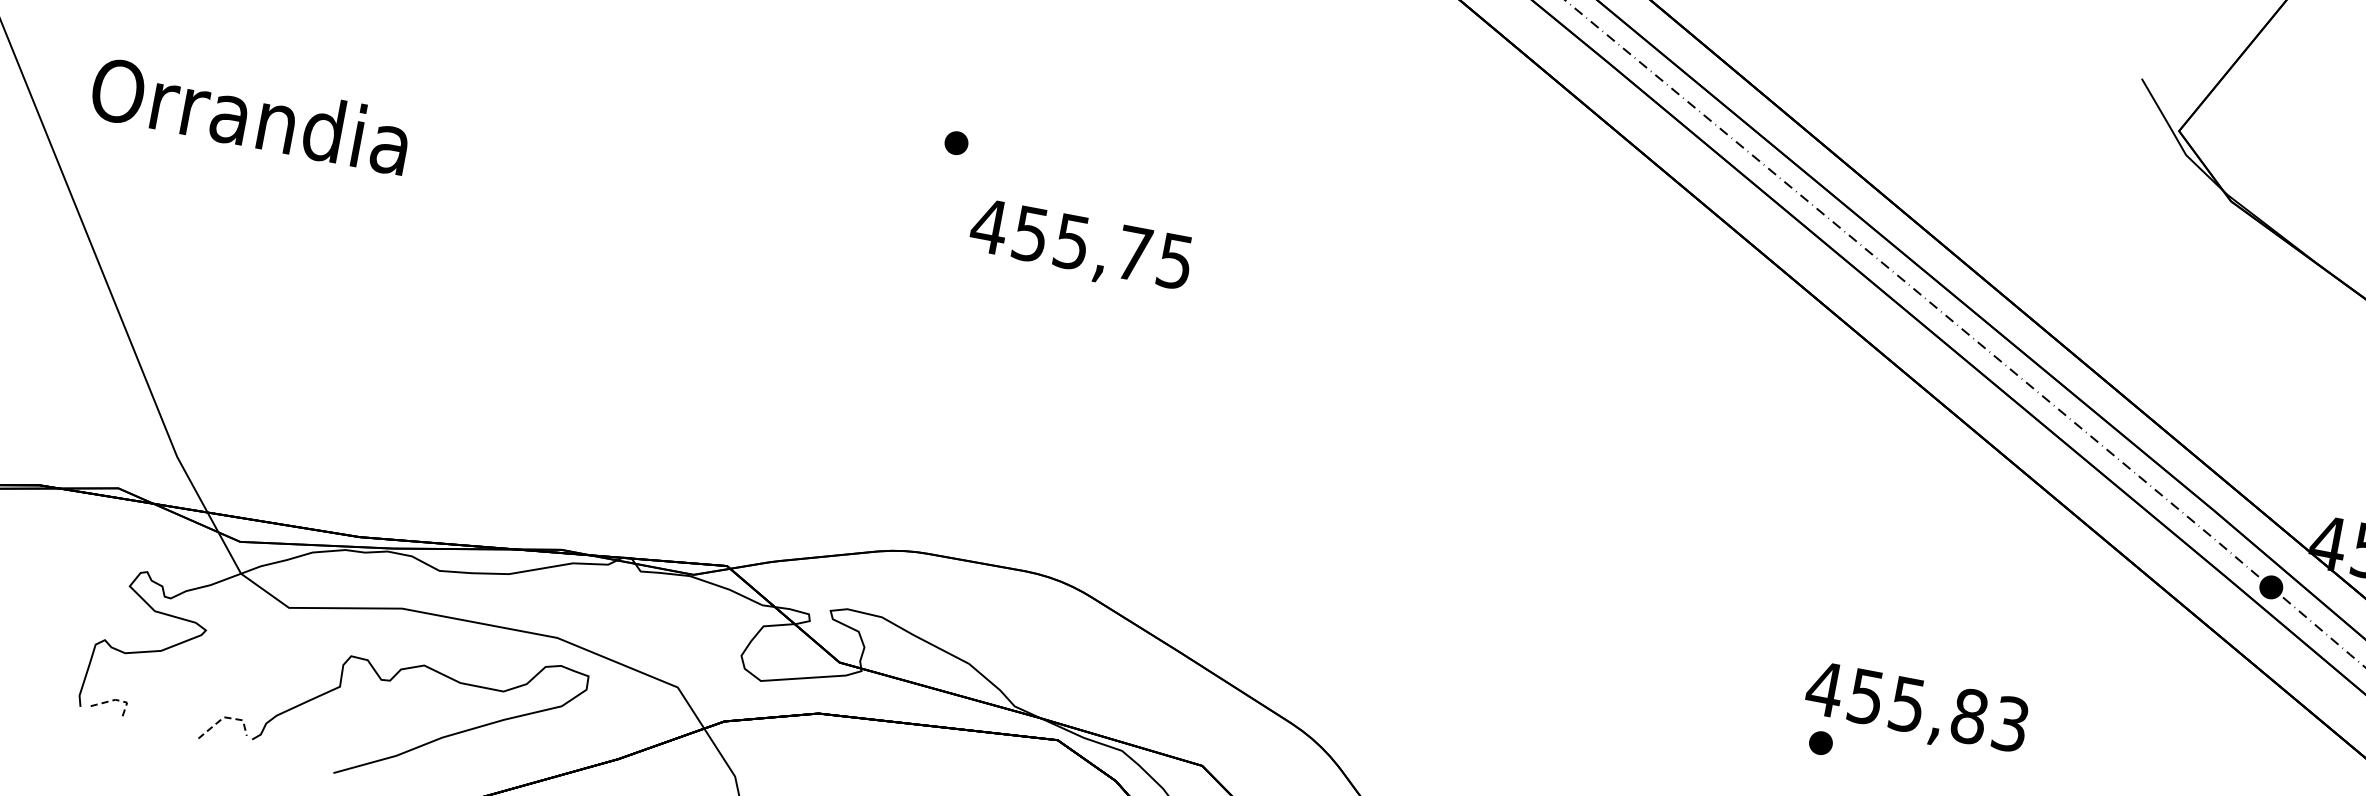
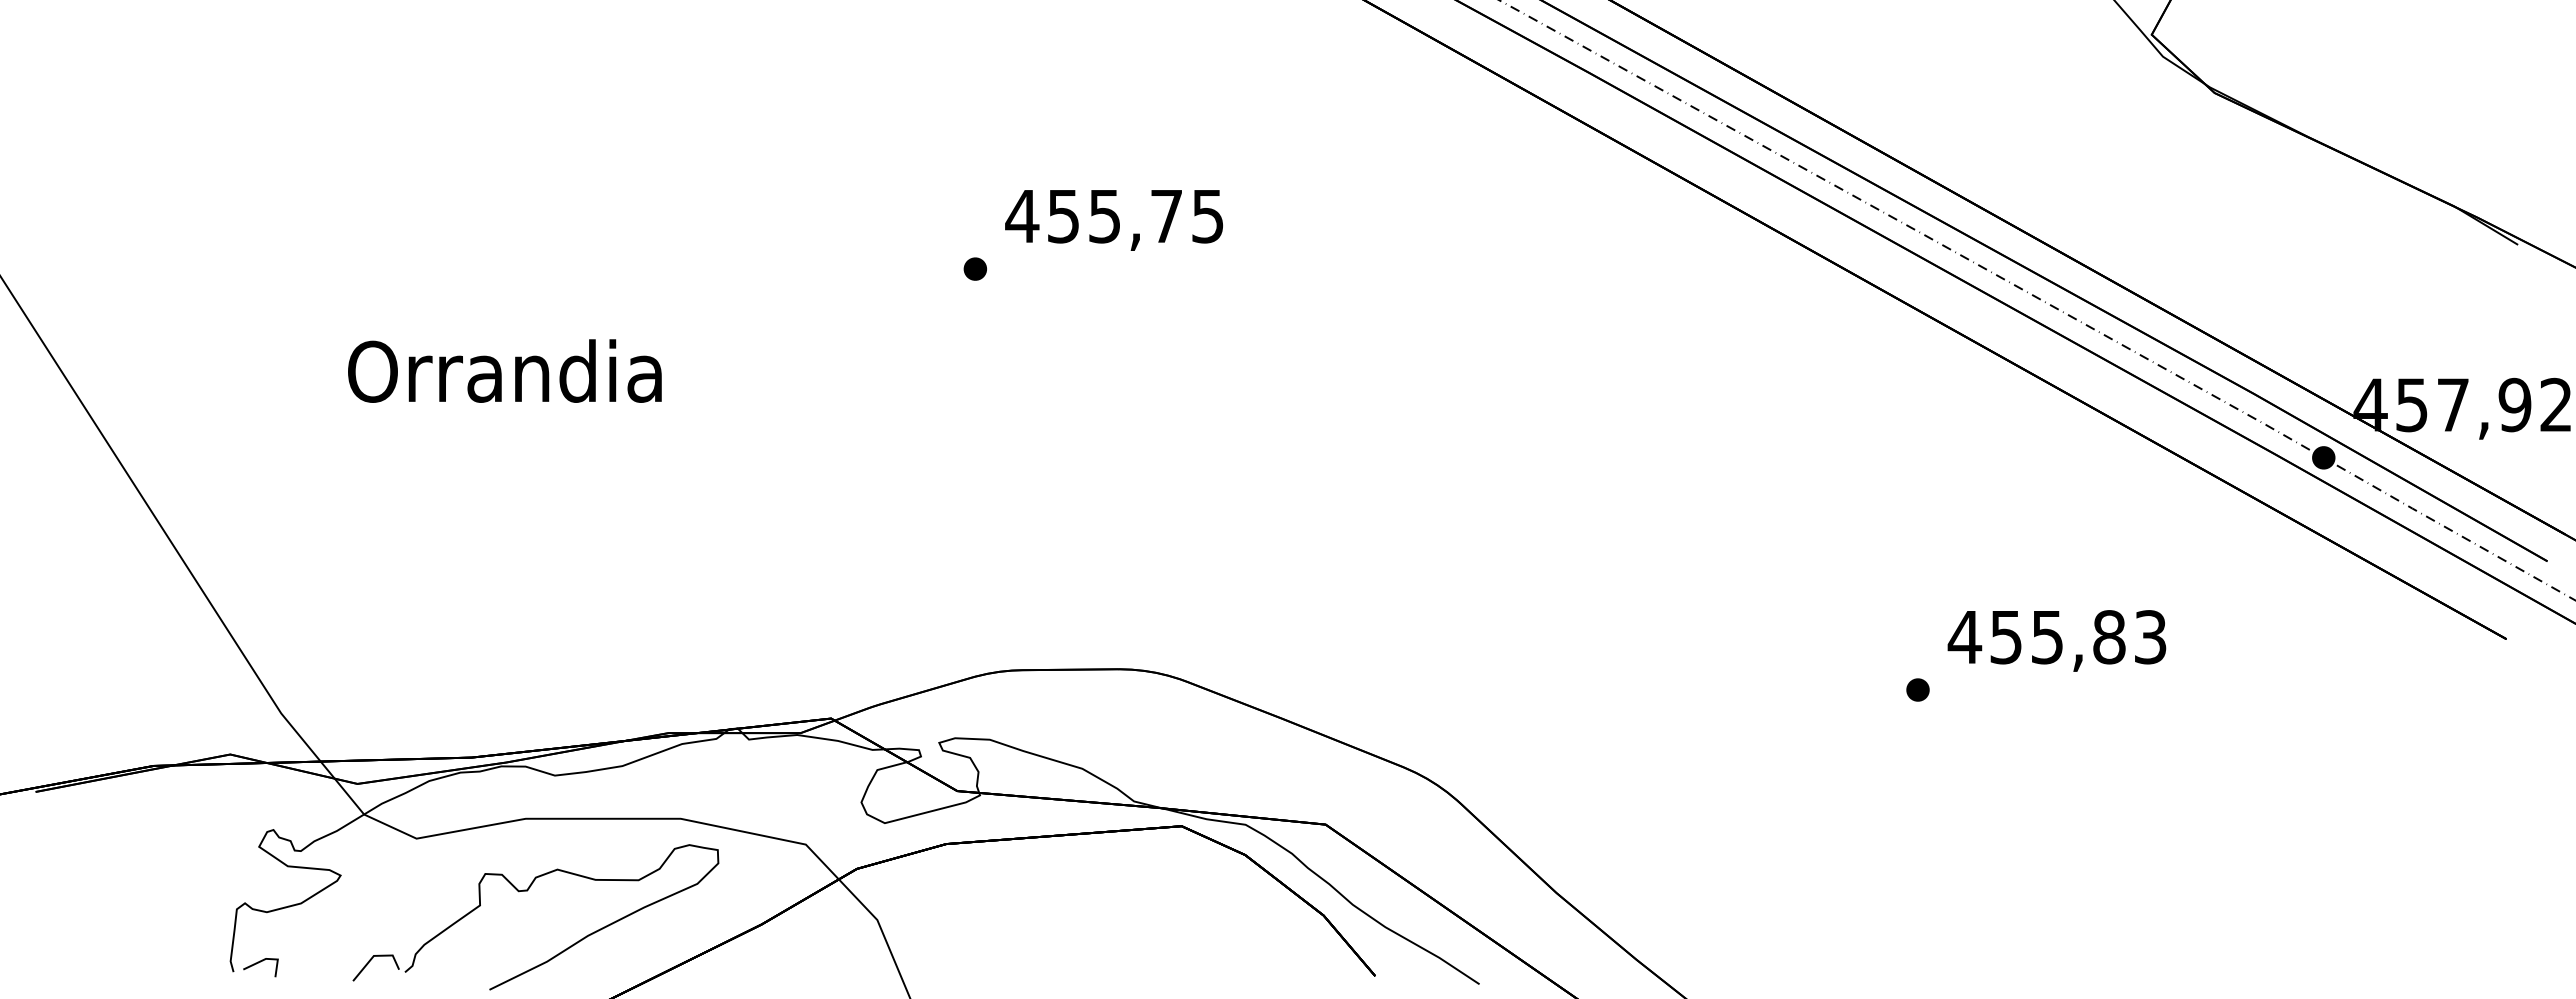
text: (250, 114) -> (504, 370), moved
text: (1079, 247) -> (1113, 220), moved
line: (117, 699) -> (267, 958), dashed -> solid
text: (1915, 709) -> (2056, 640), moved
line: (224, 716) -> (374, 955), dashed -> solid

